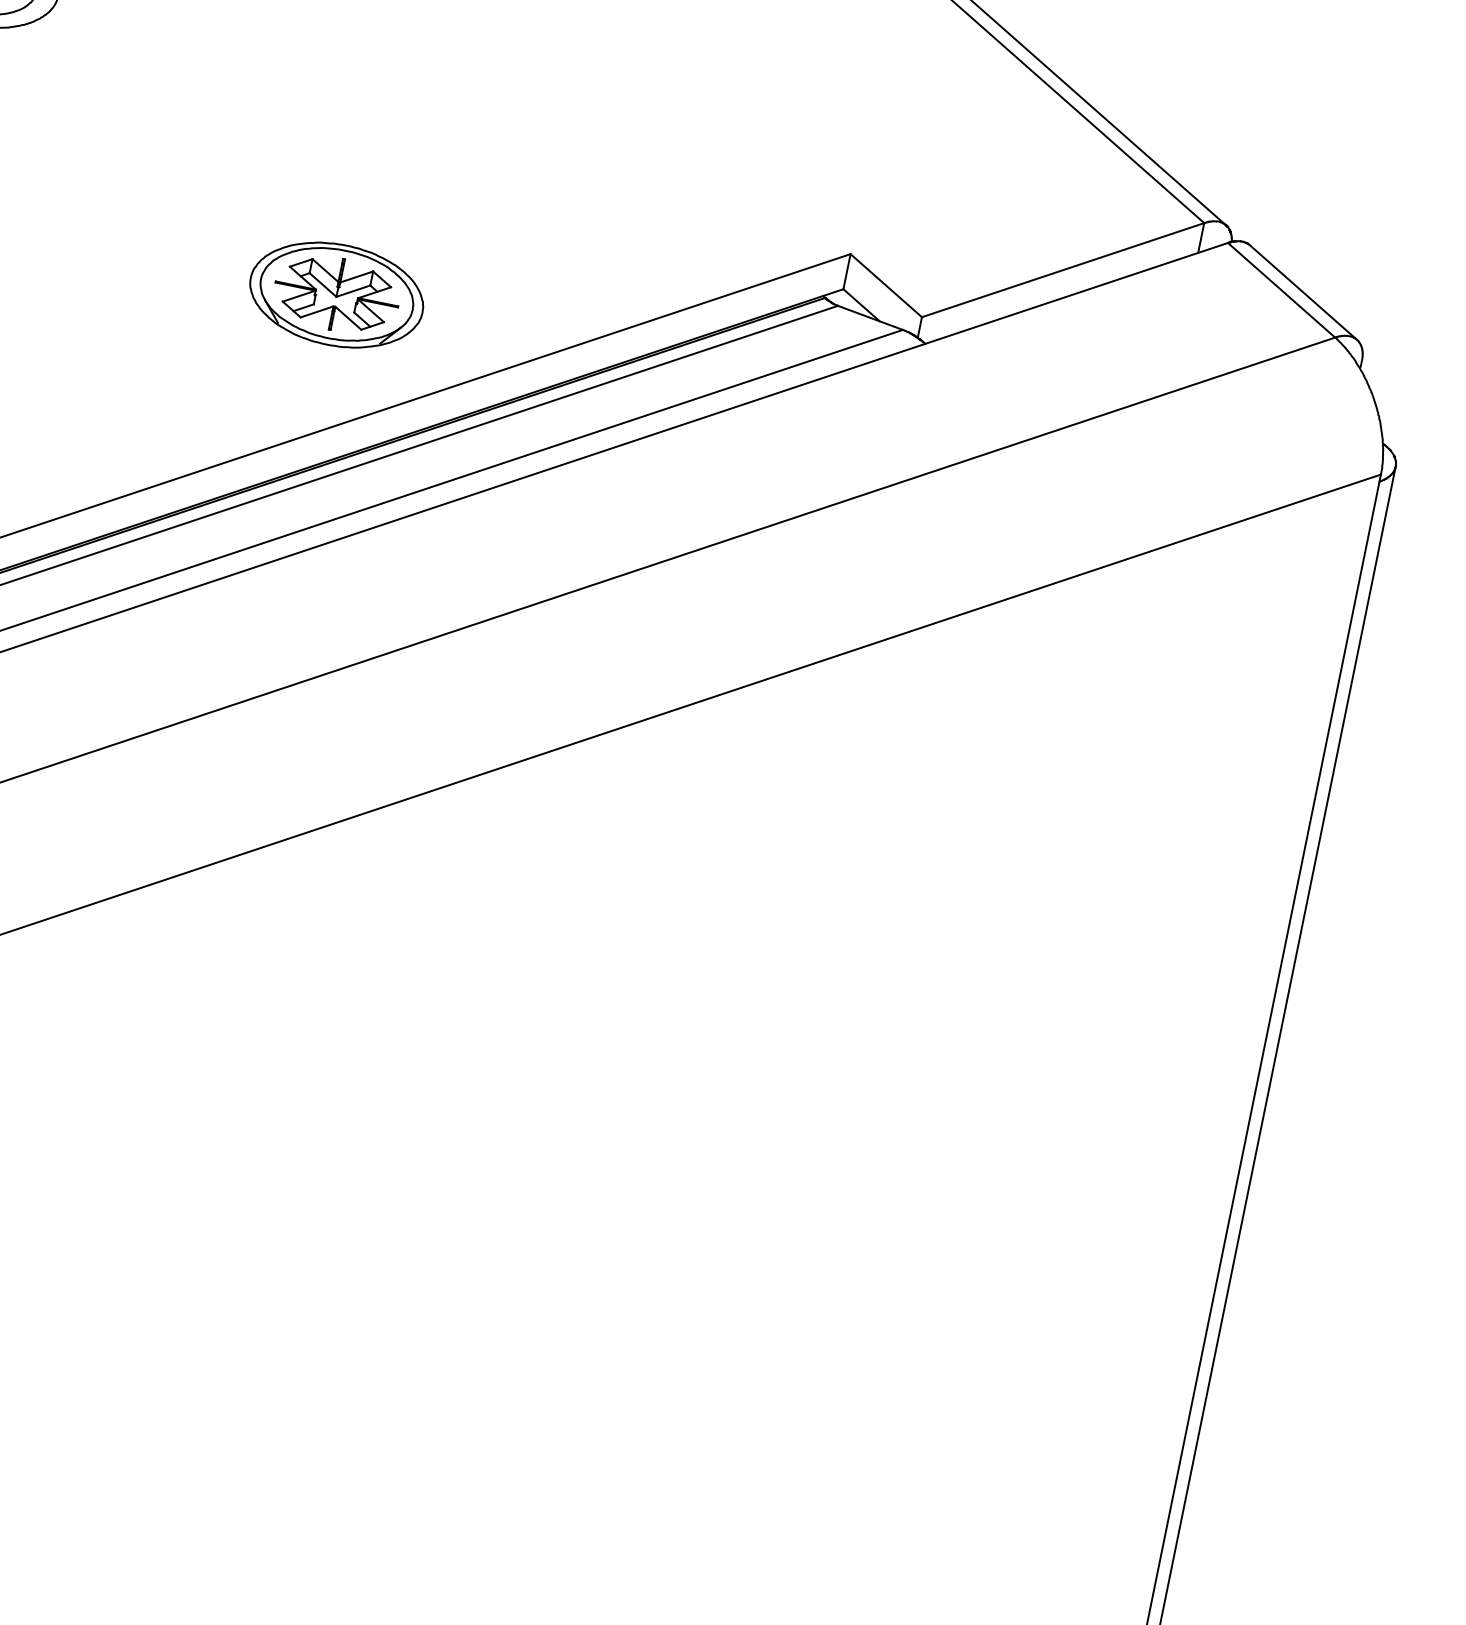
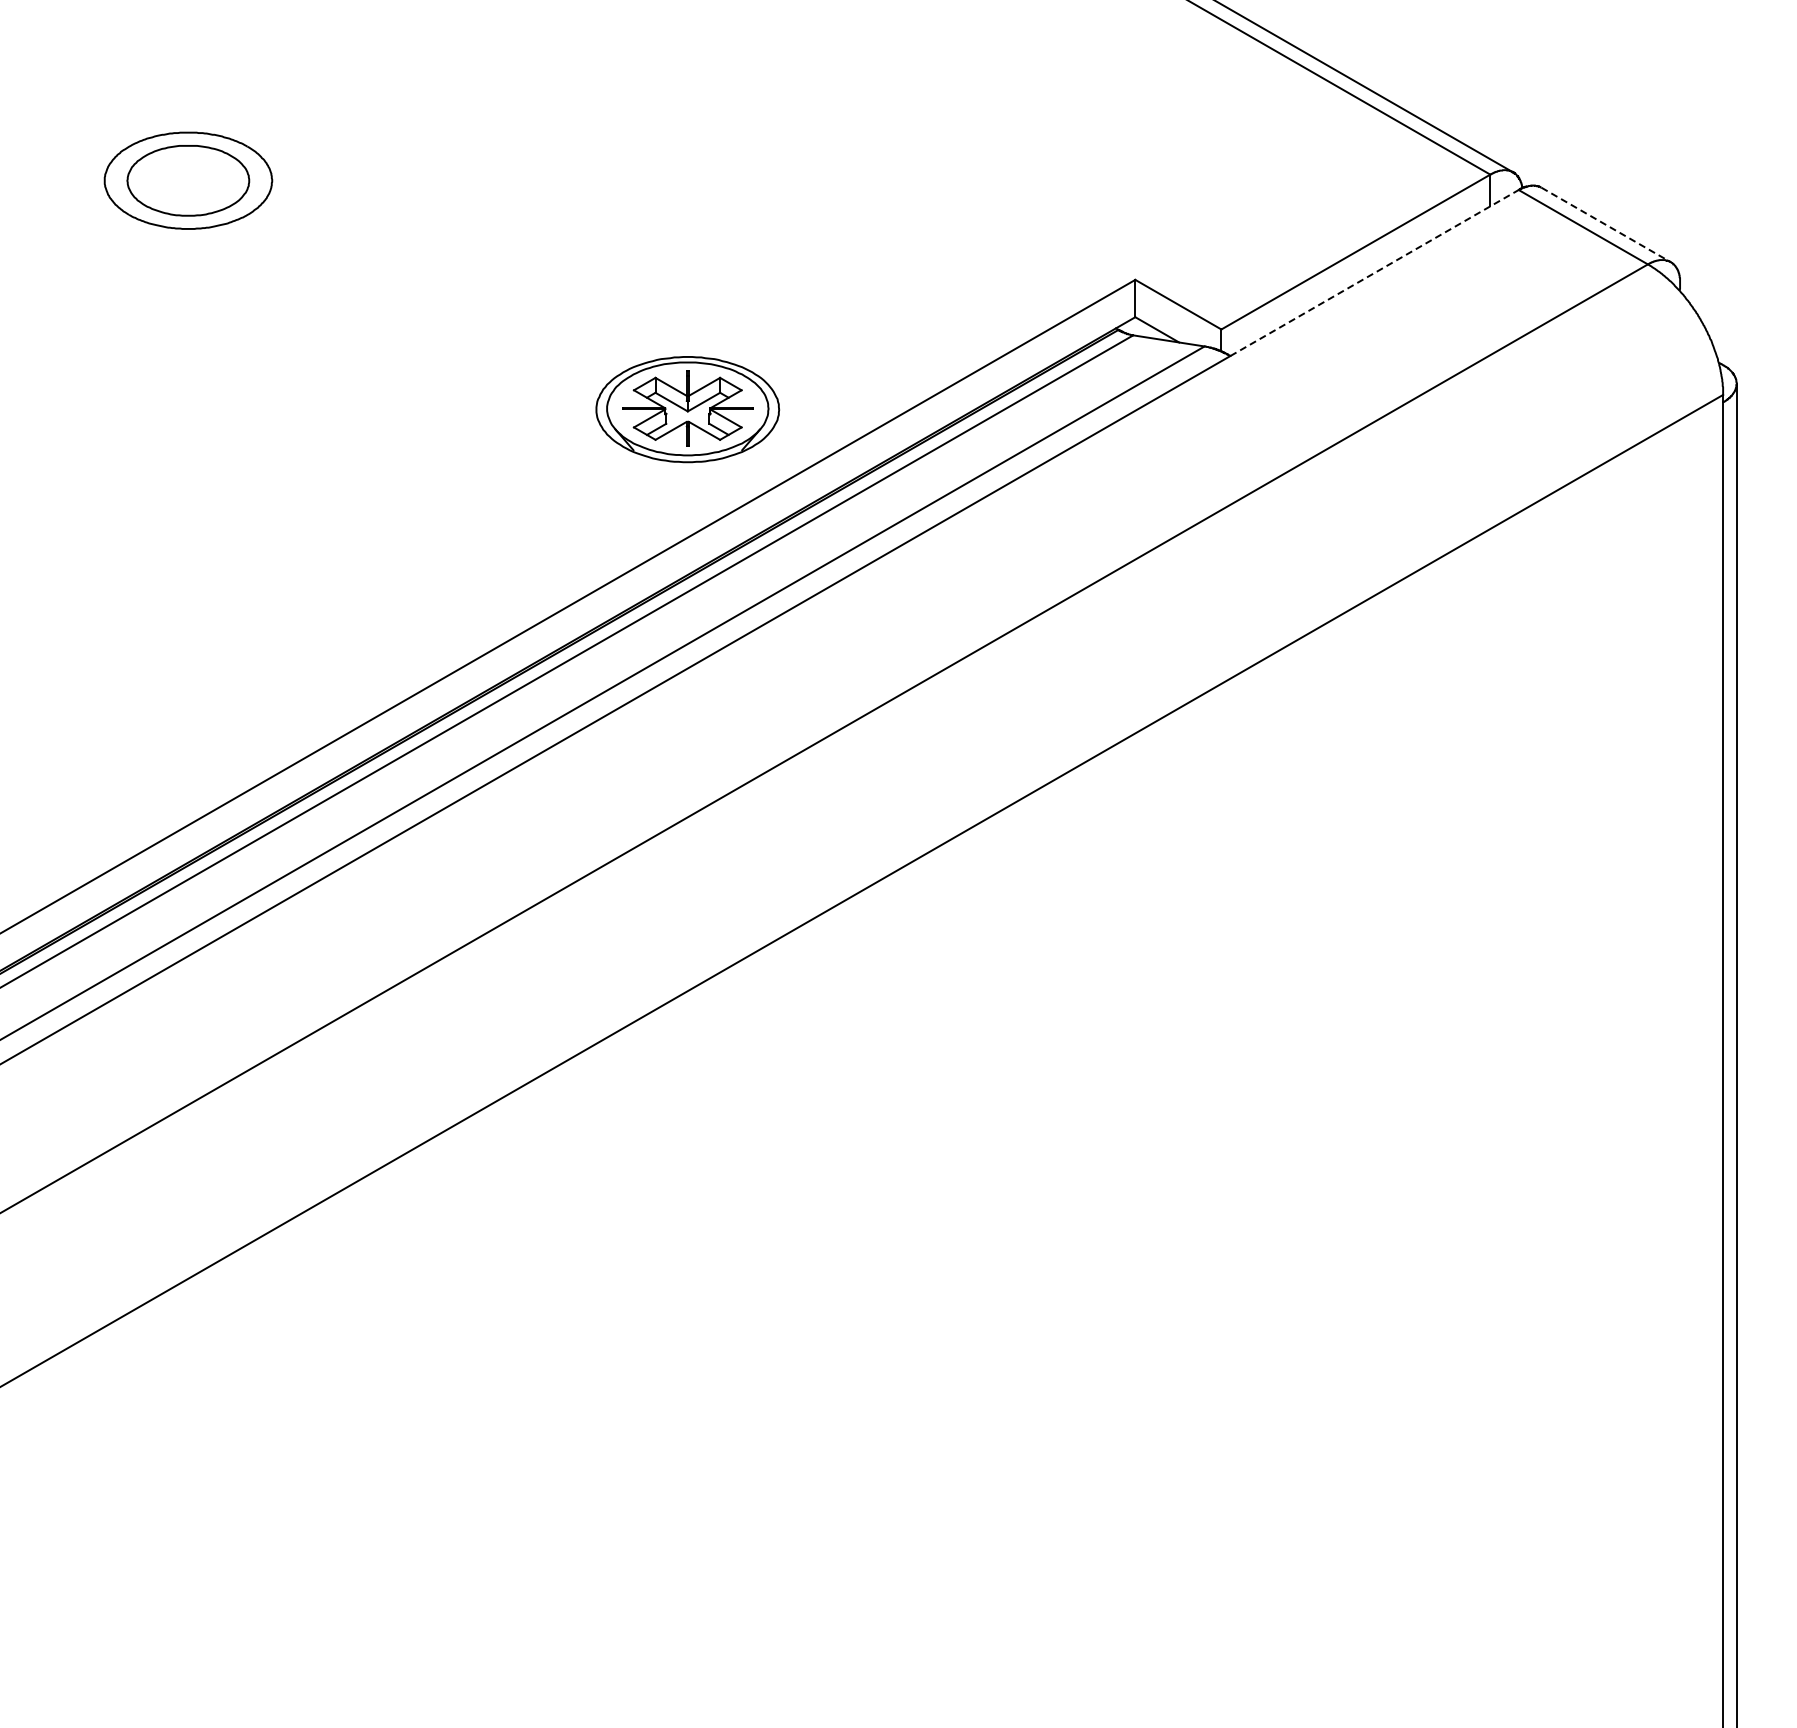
line: (1303, 292) -> (1606, 224), solid -> dashed
line: (1077, 293) -> (1375, 272), solid -> dashed
part: (336, 294) -> (687, 409), moved

